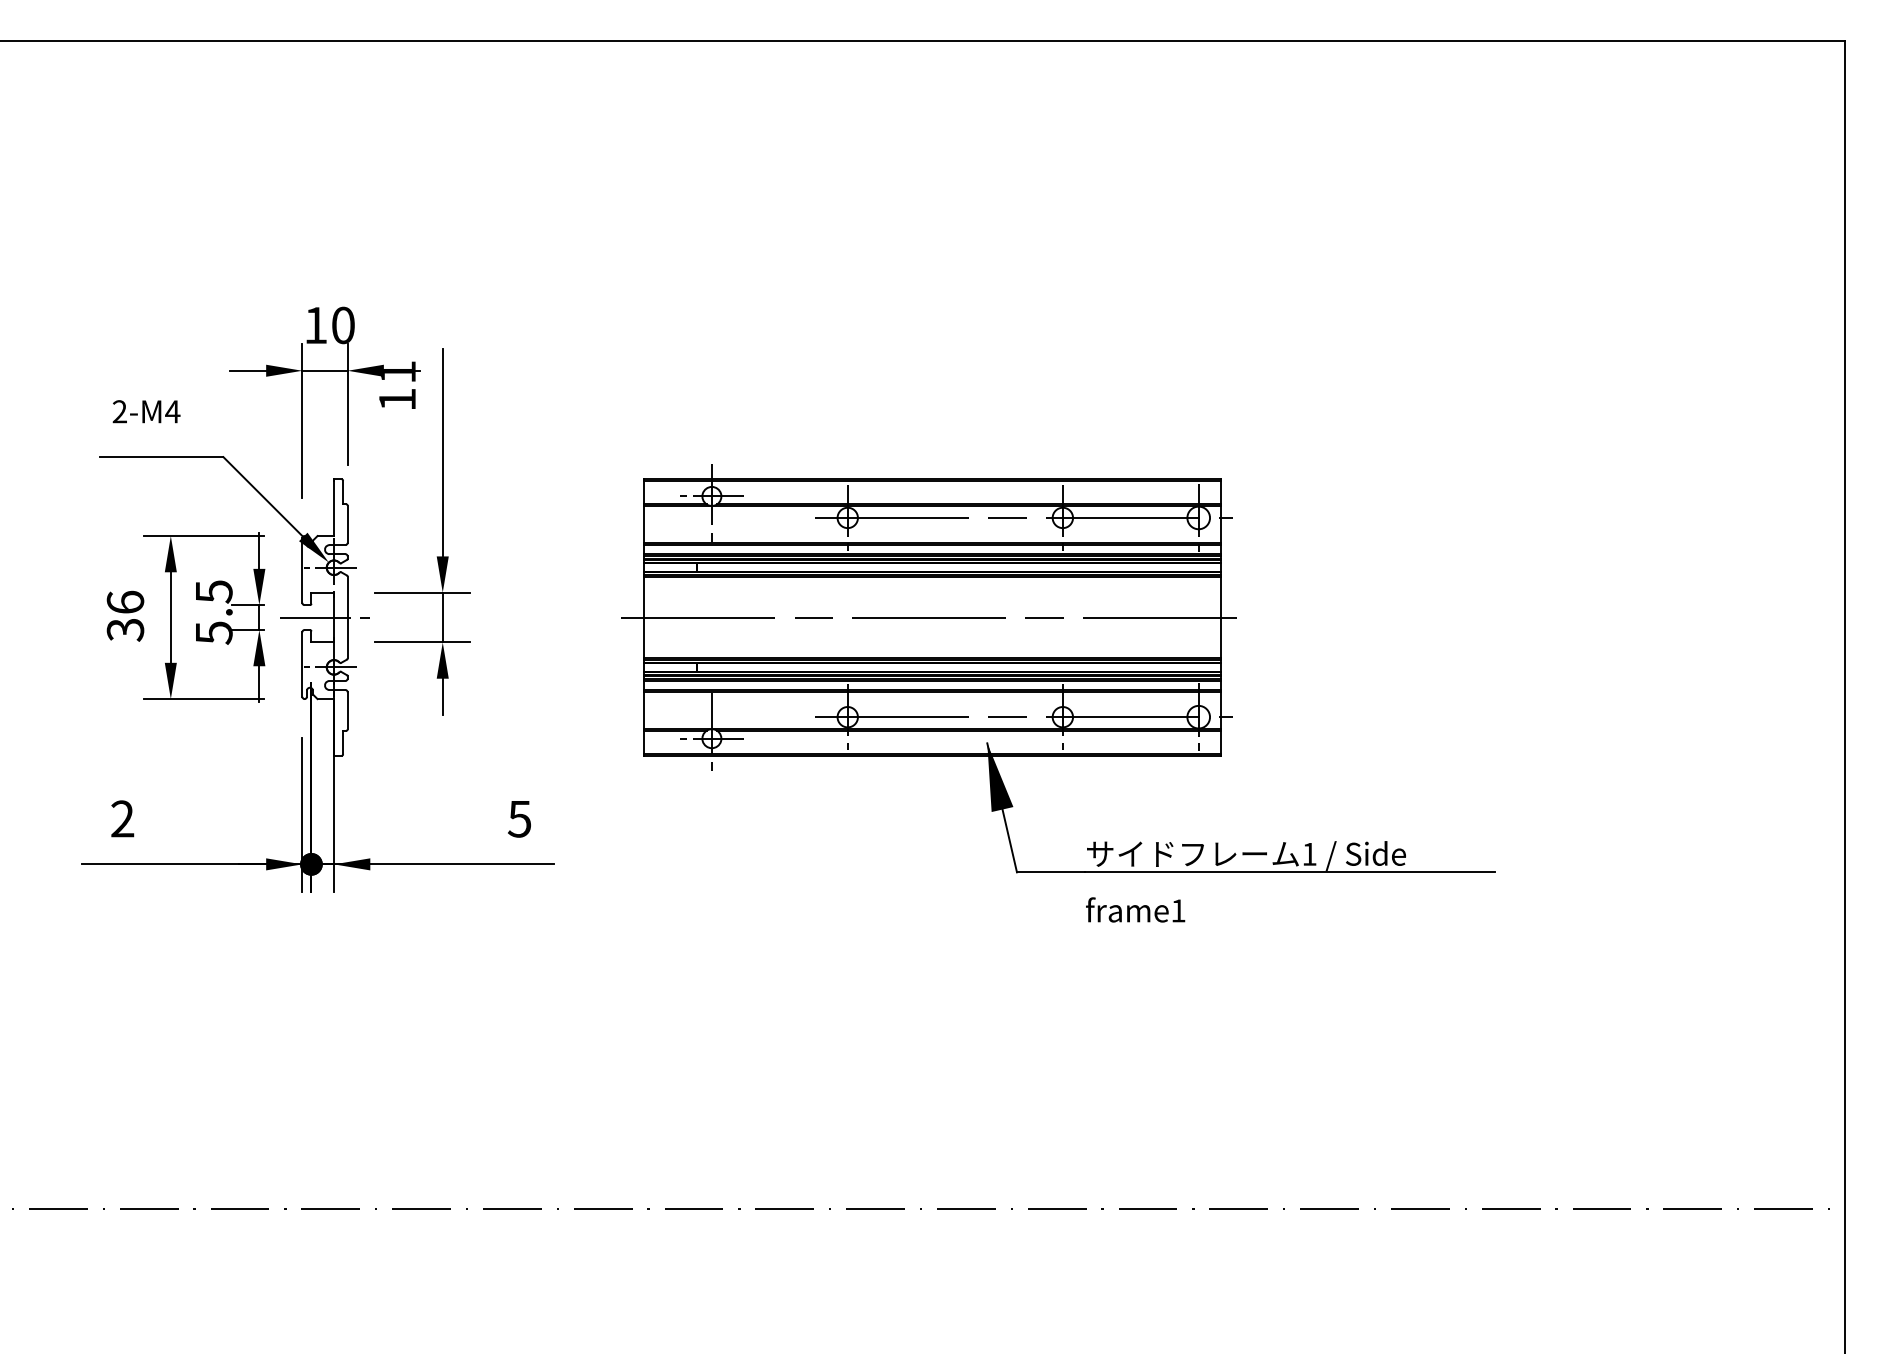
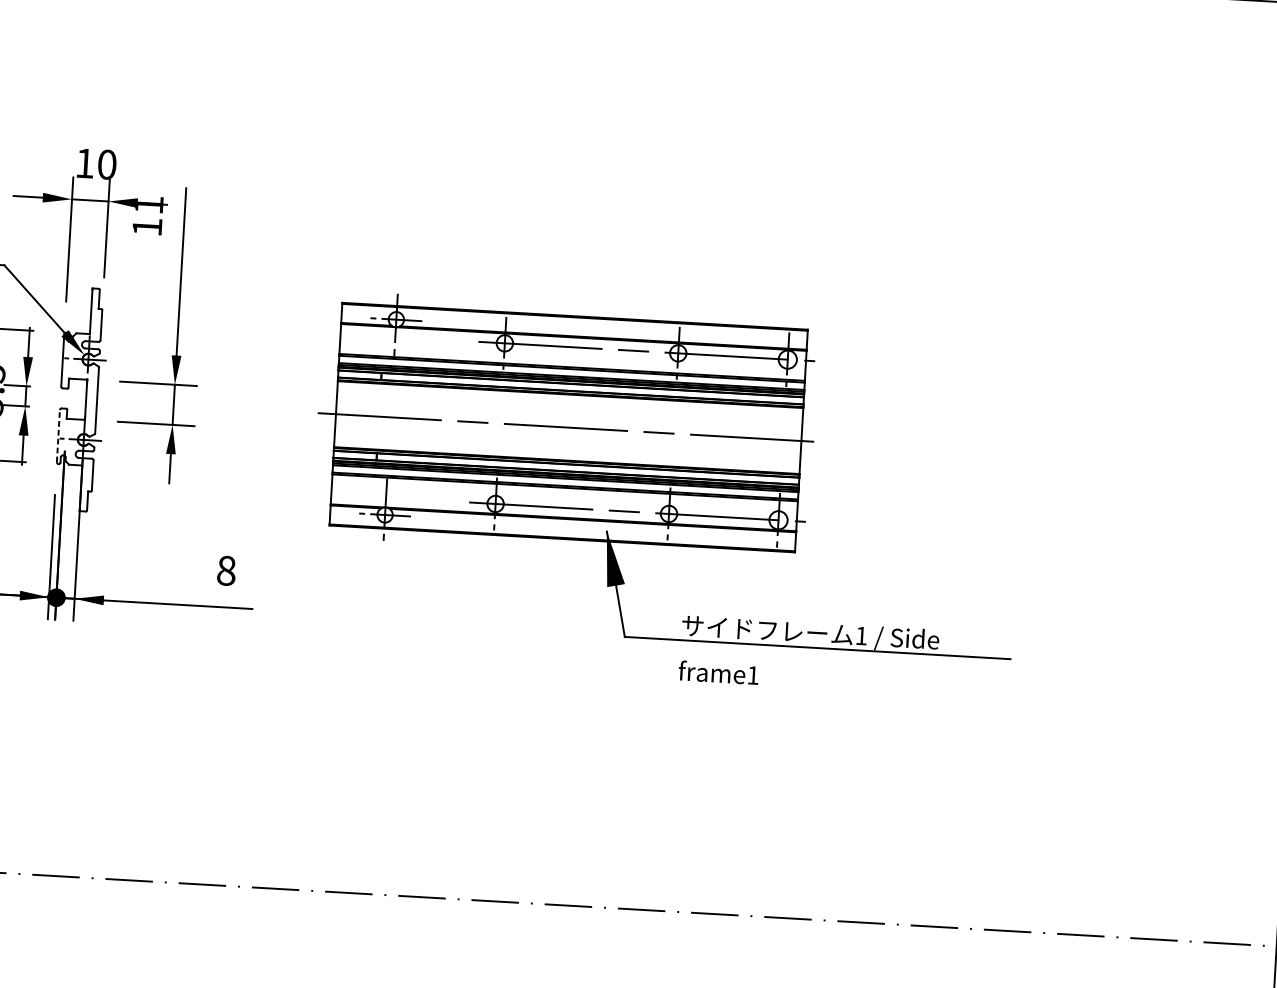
line: (324, 617) -> (78, 399), removed
line: (302, 664) -> (58, 436), solid -> dashed
text: (519, 818) -> (226, 570), 5 -> 8

